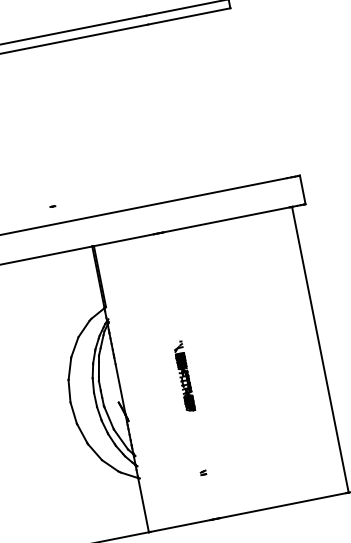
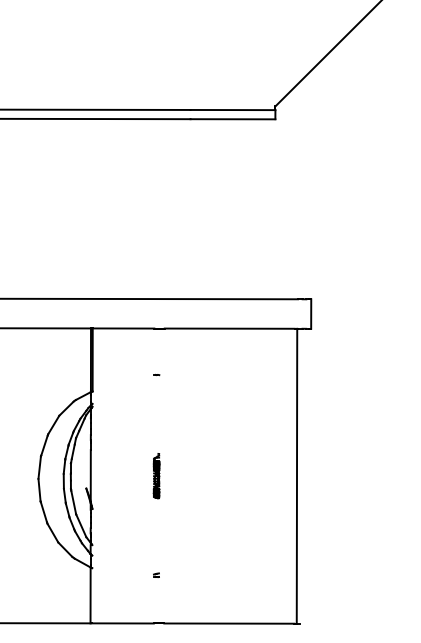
part: (52, 207) -> (156, 375), moved
part: (184, 377) -> (156, 476), size x0.62

